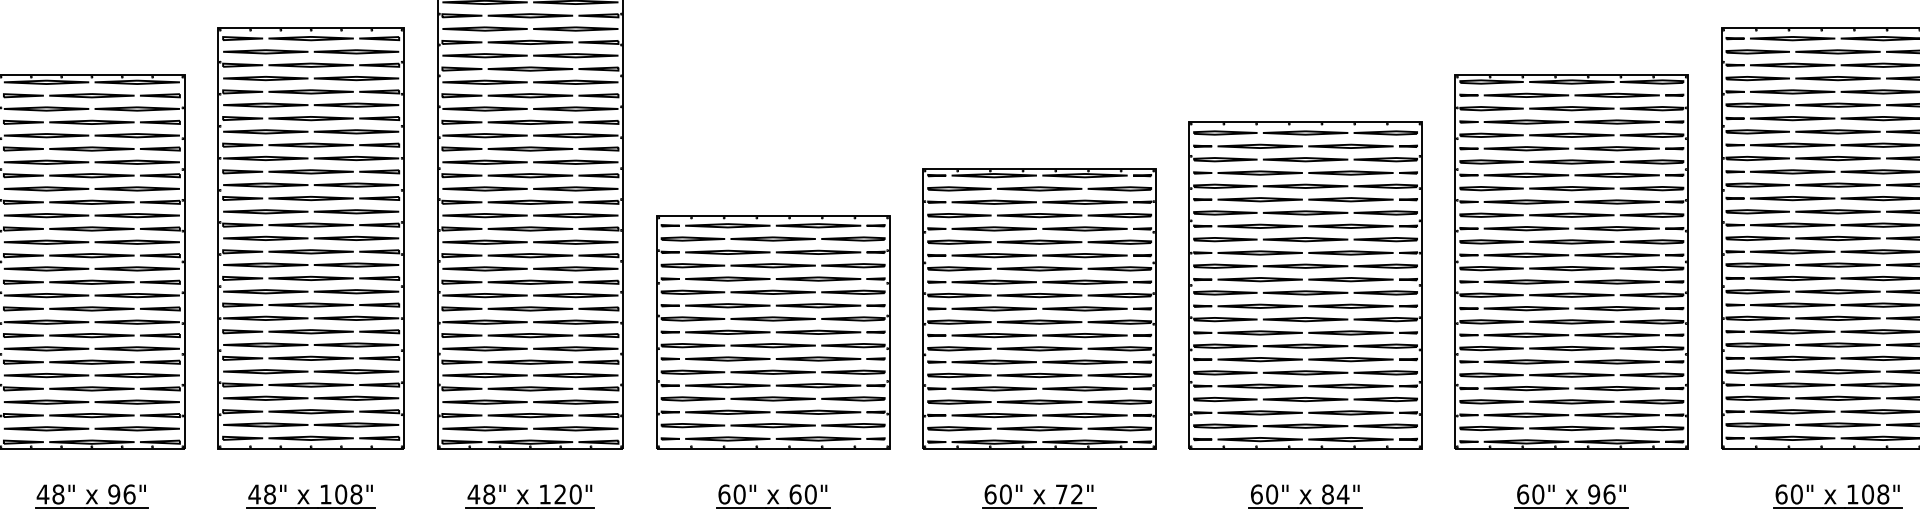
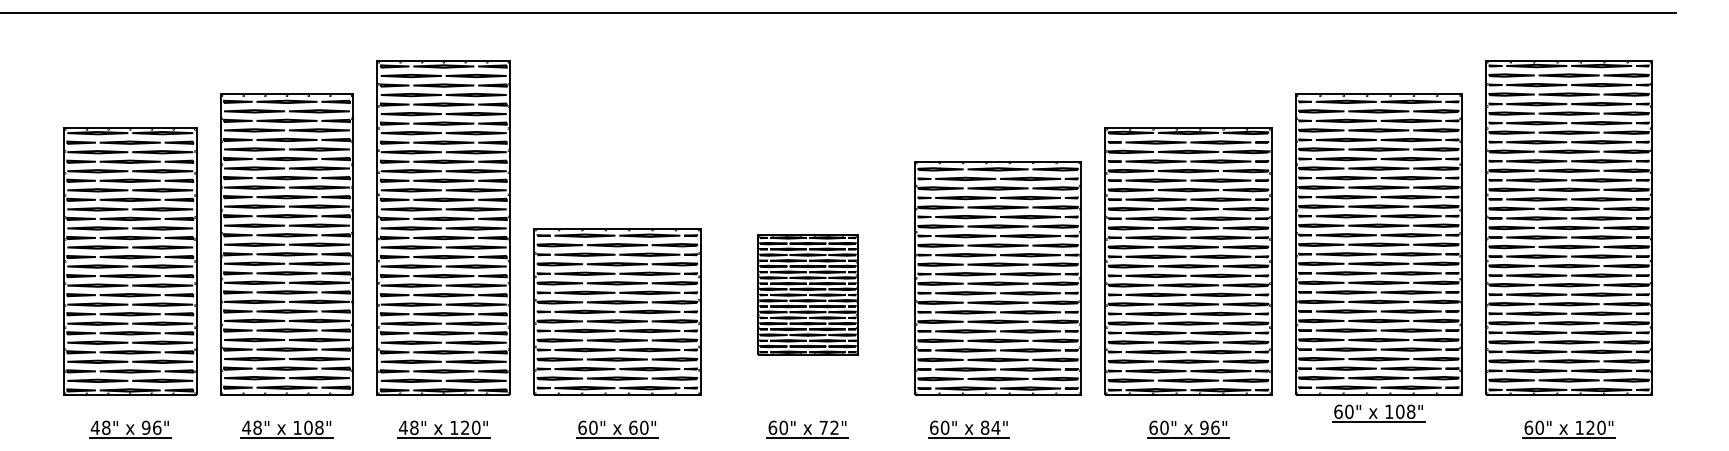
part: (1039, 307) -> (807, 294), size x0.6
part: (1304, 496) -> (968, 429), moved
part: (1837, 496) -> (1378, 413), moved

